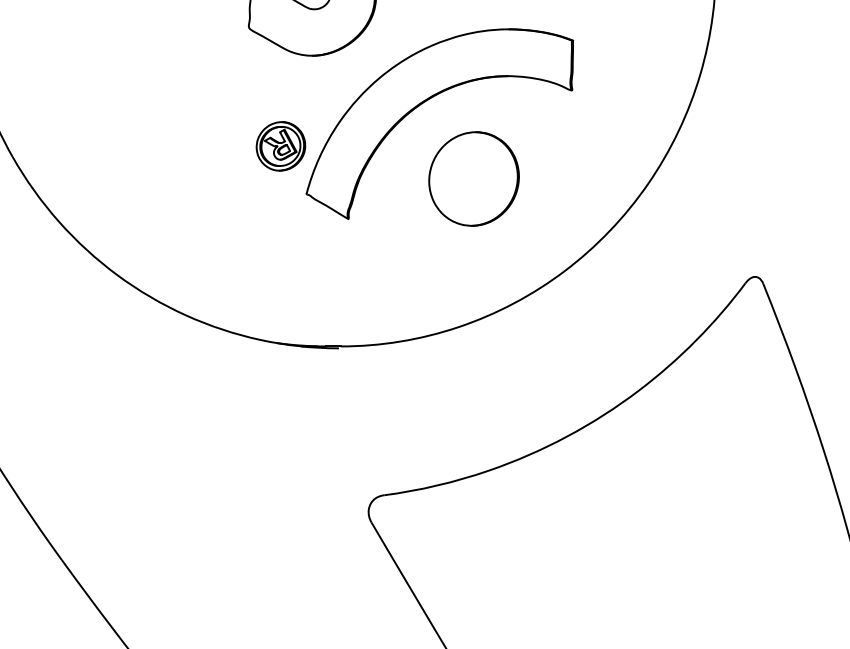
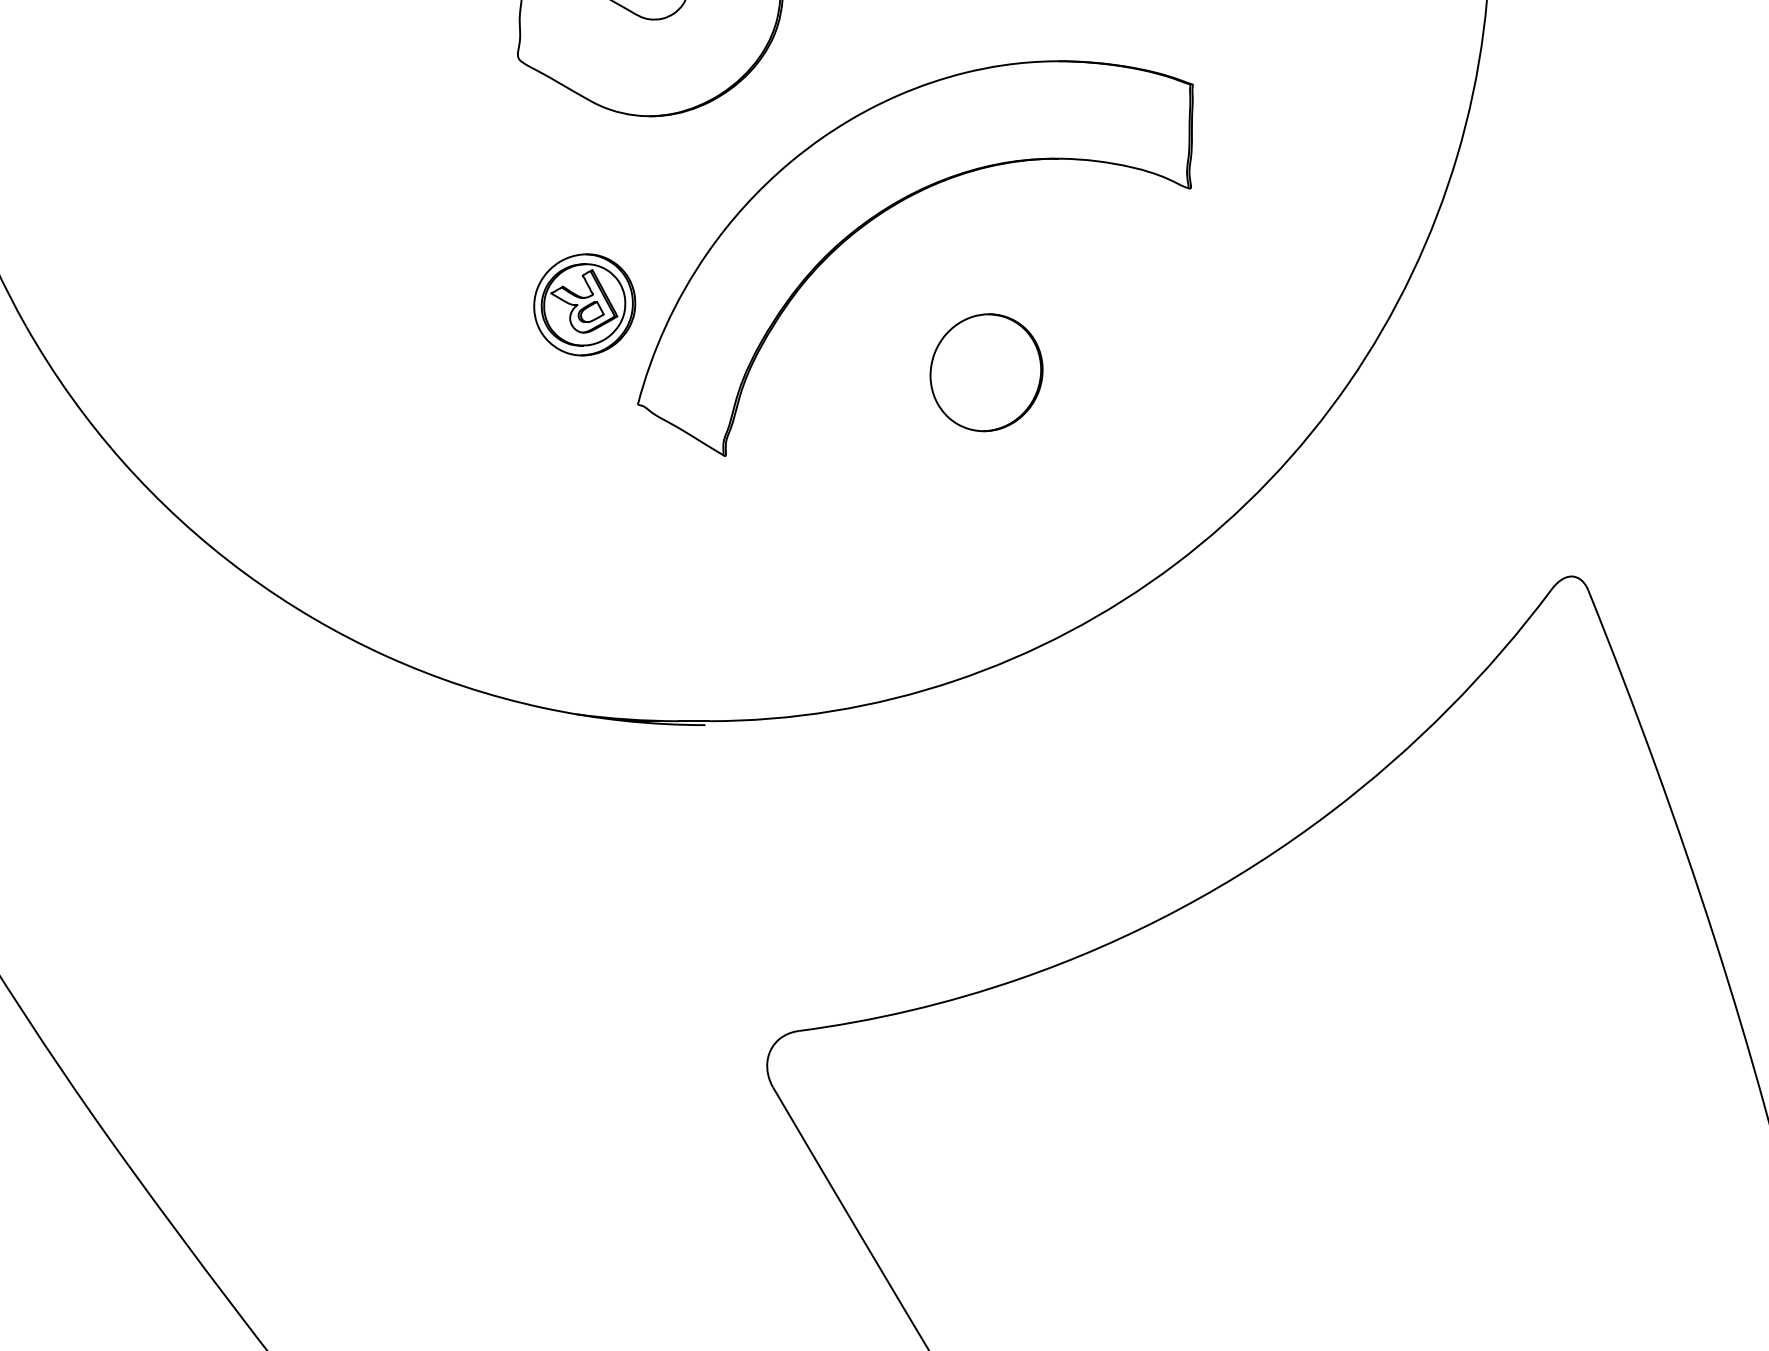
part: (473, 178) -> (985, 371), size x0.6

